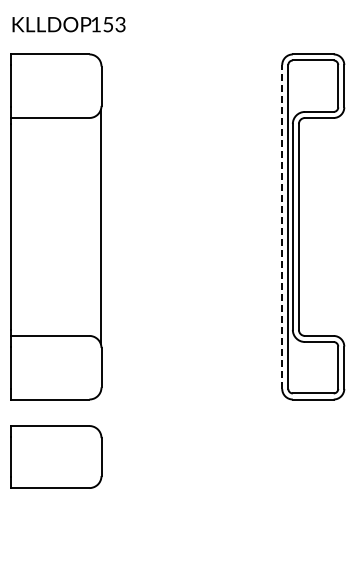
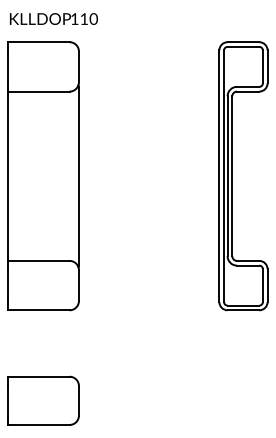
text: (114, 24) -> (89, 18), 153 -> 110
line: (282, 226) -> (219, 175), dashed -> solid
part: (56, 456) -> (43, 400), moved

